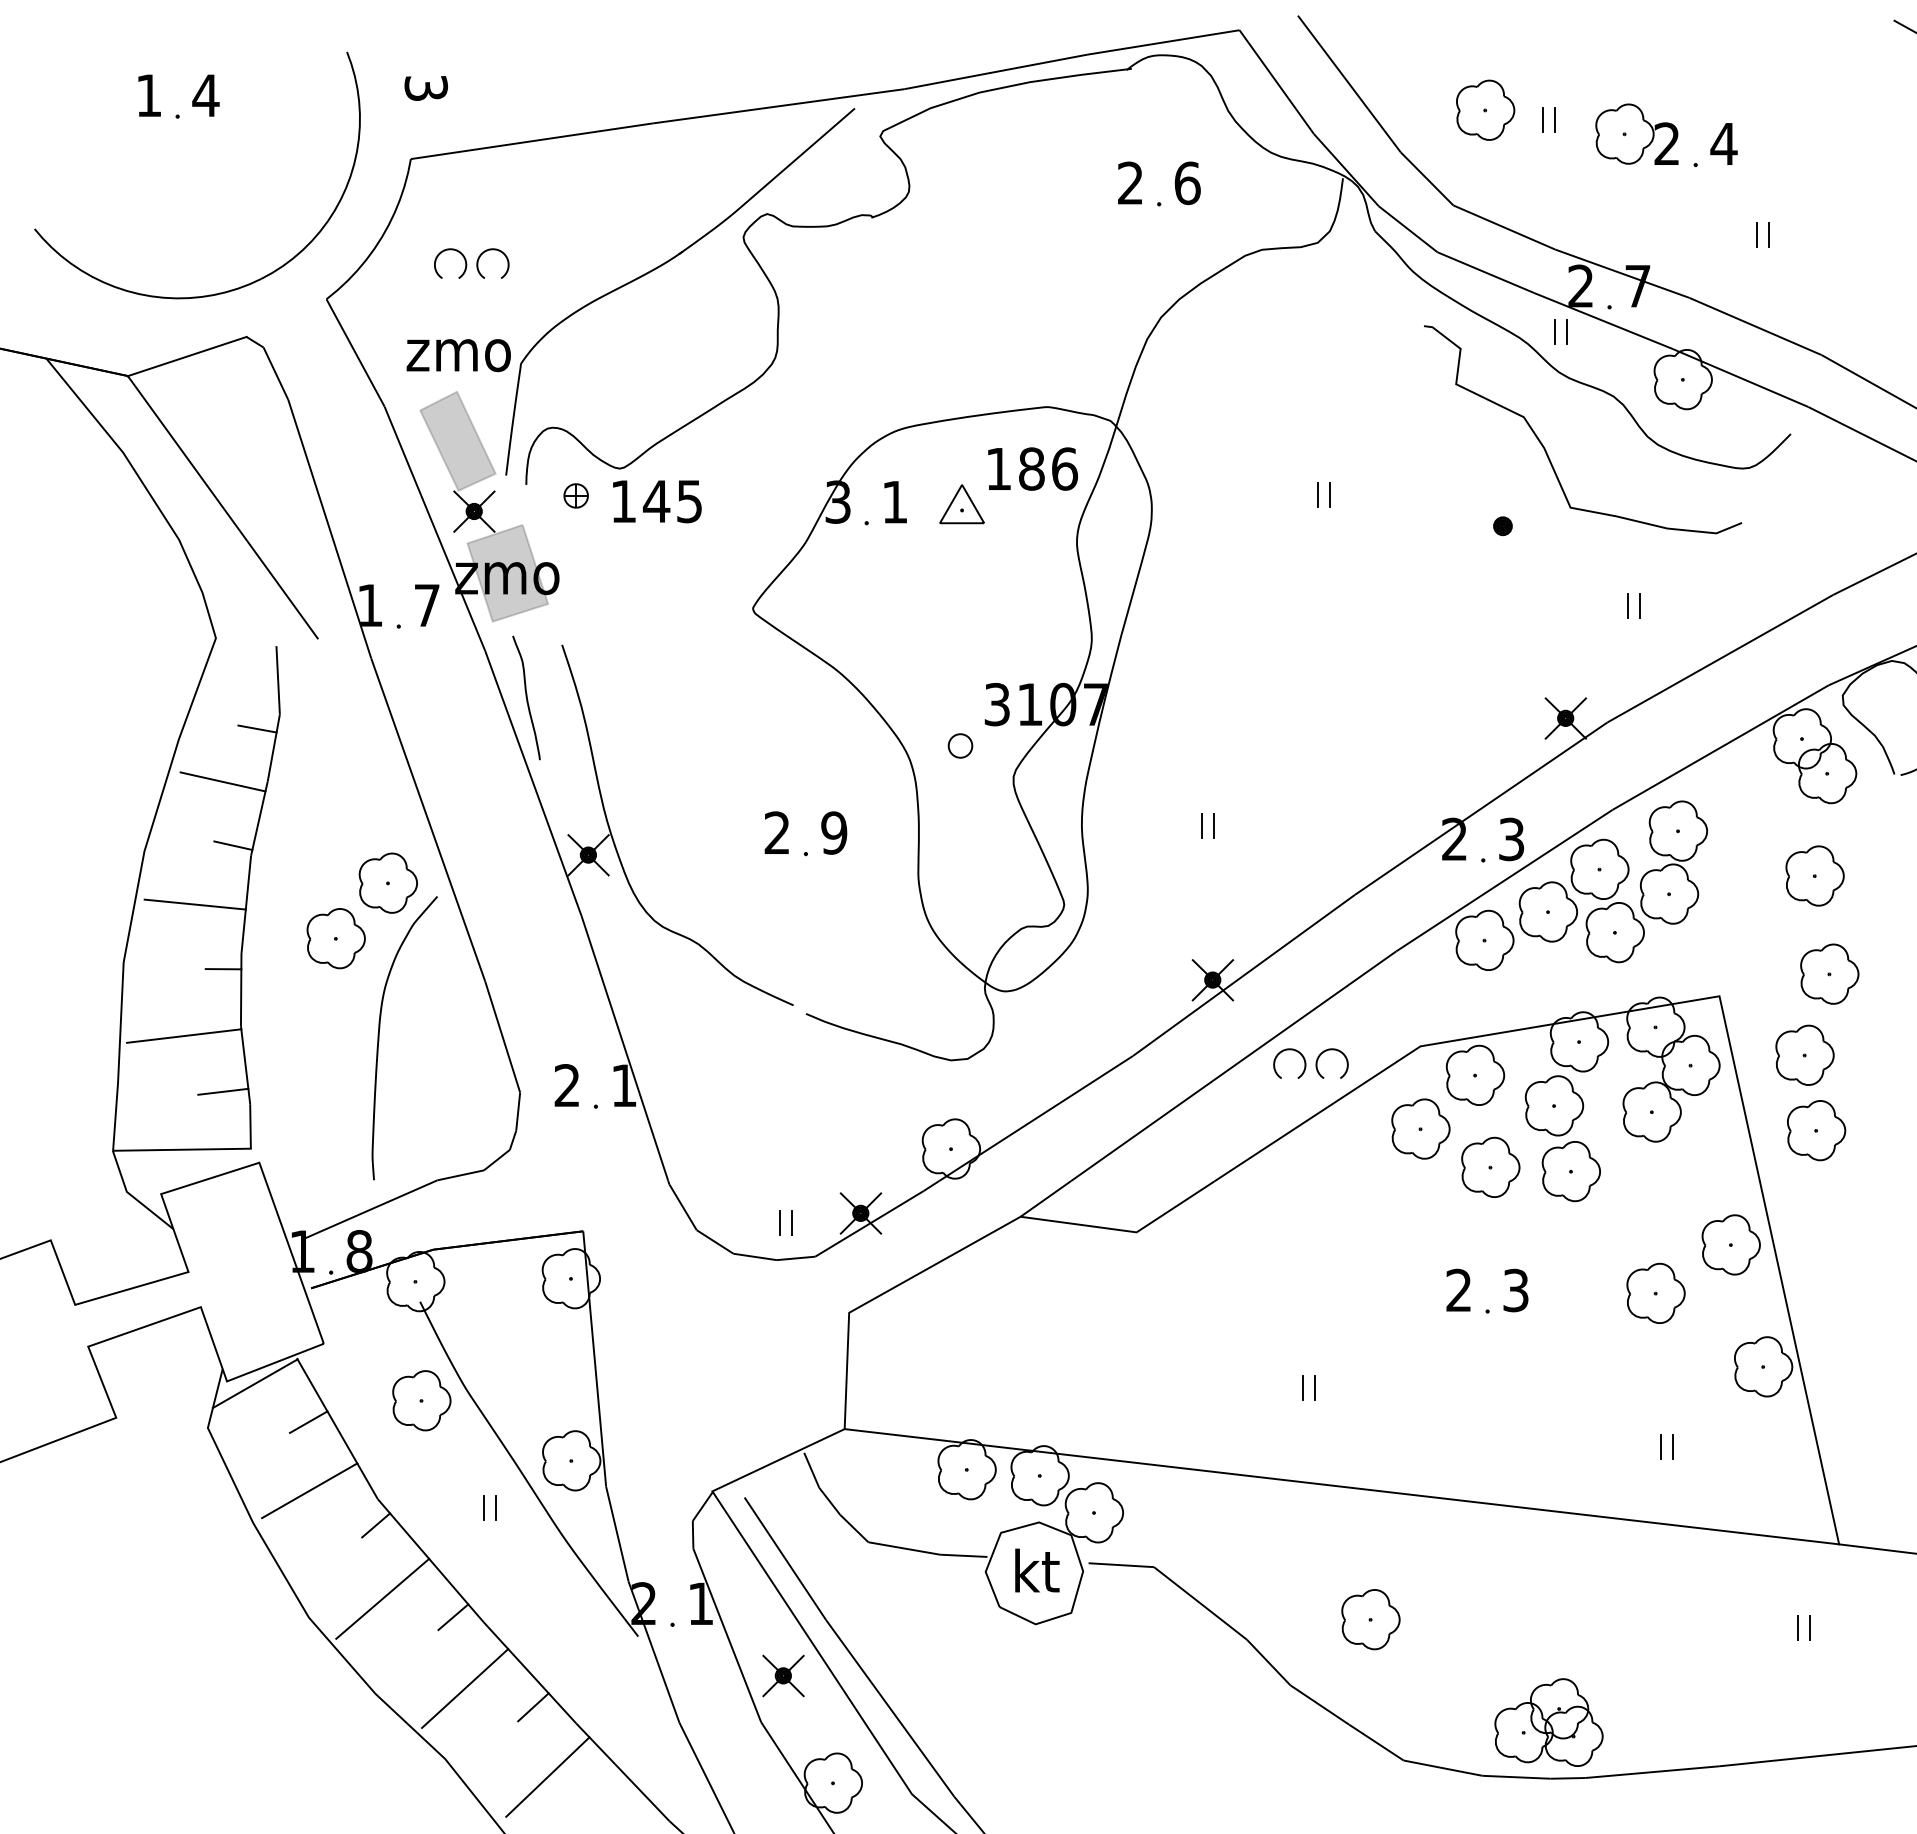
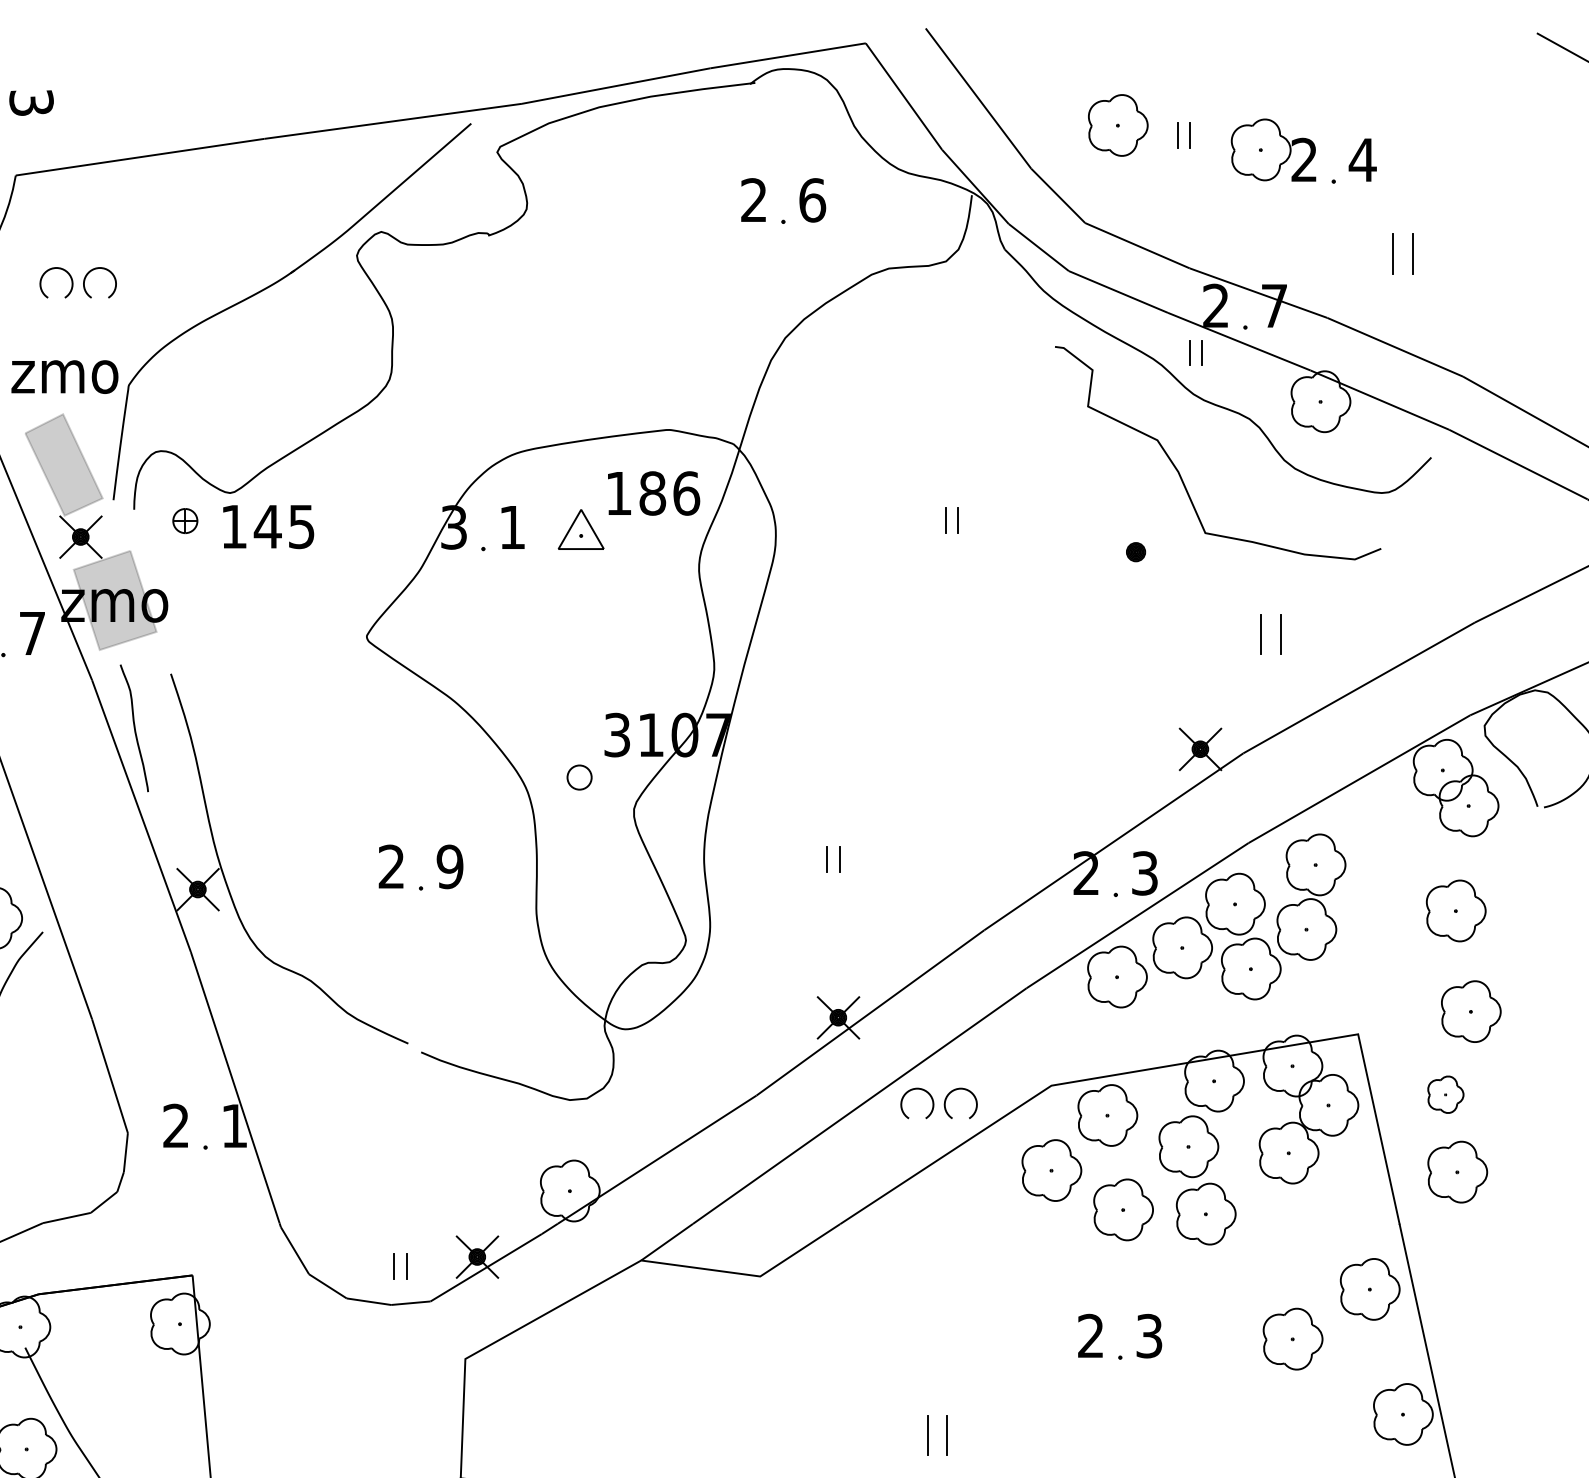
part: (1762, 234) -> (1402, 252), size x1.6
part: (1633, 605) -> (1269, 633), size x1.6
part: (1804, 1054) -> (1445, 1094), size x0.6
part: (1308, 1387) -> (936, 1435), size x1.6

